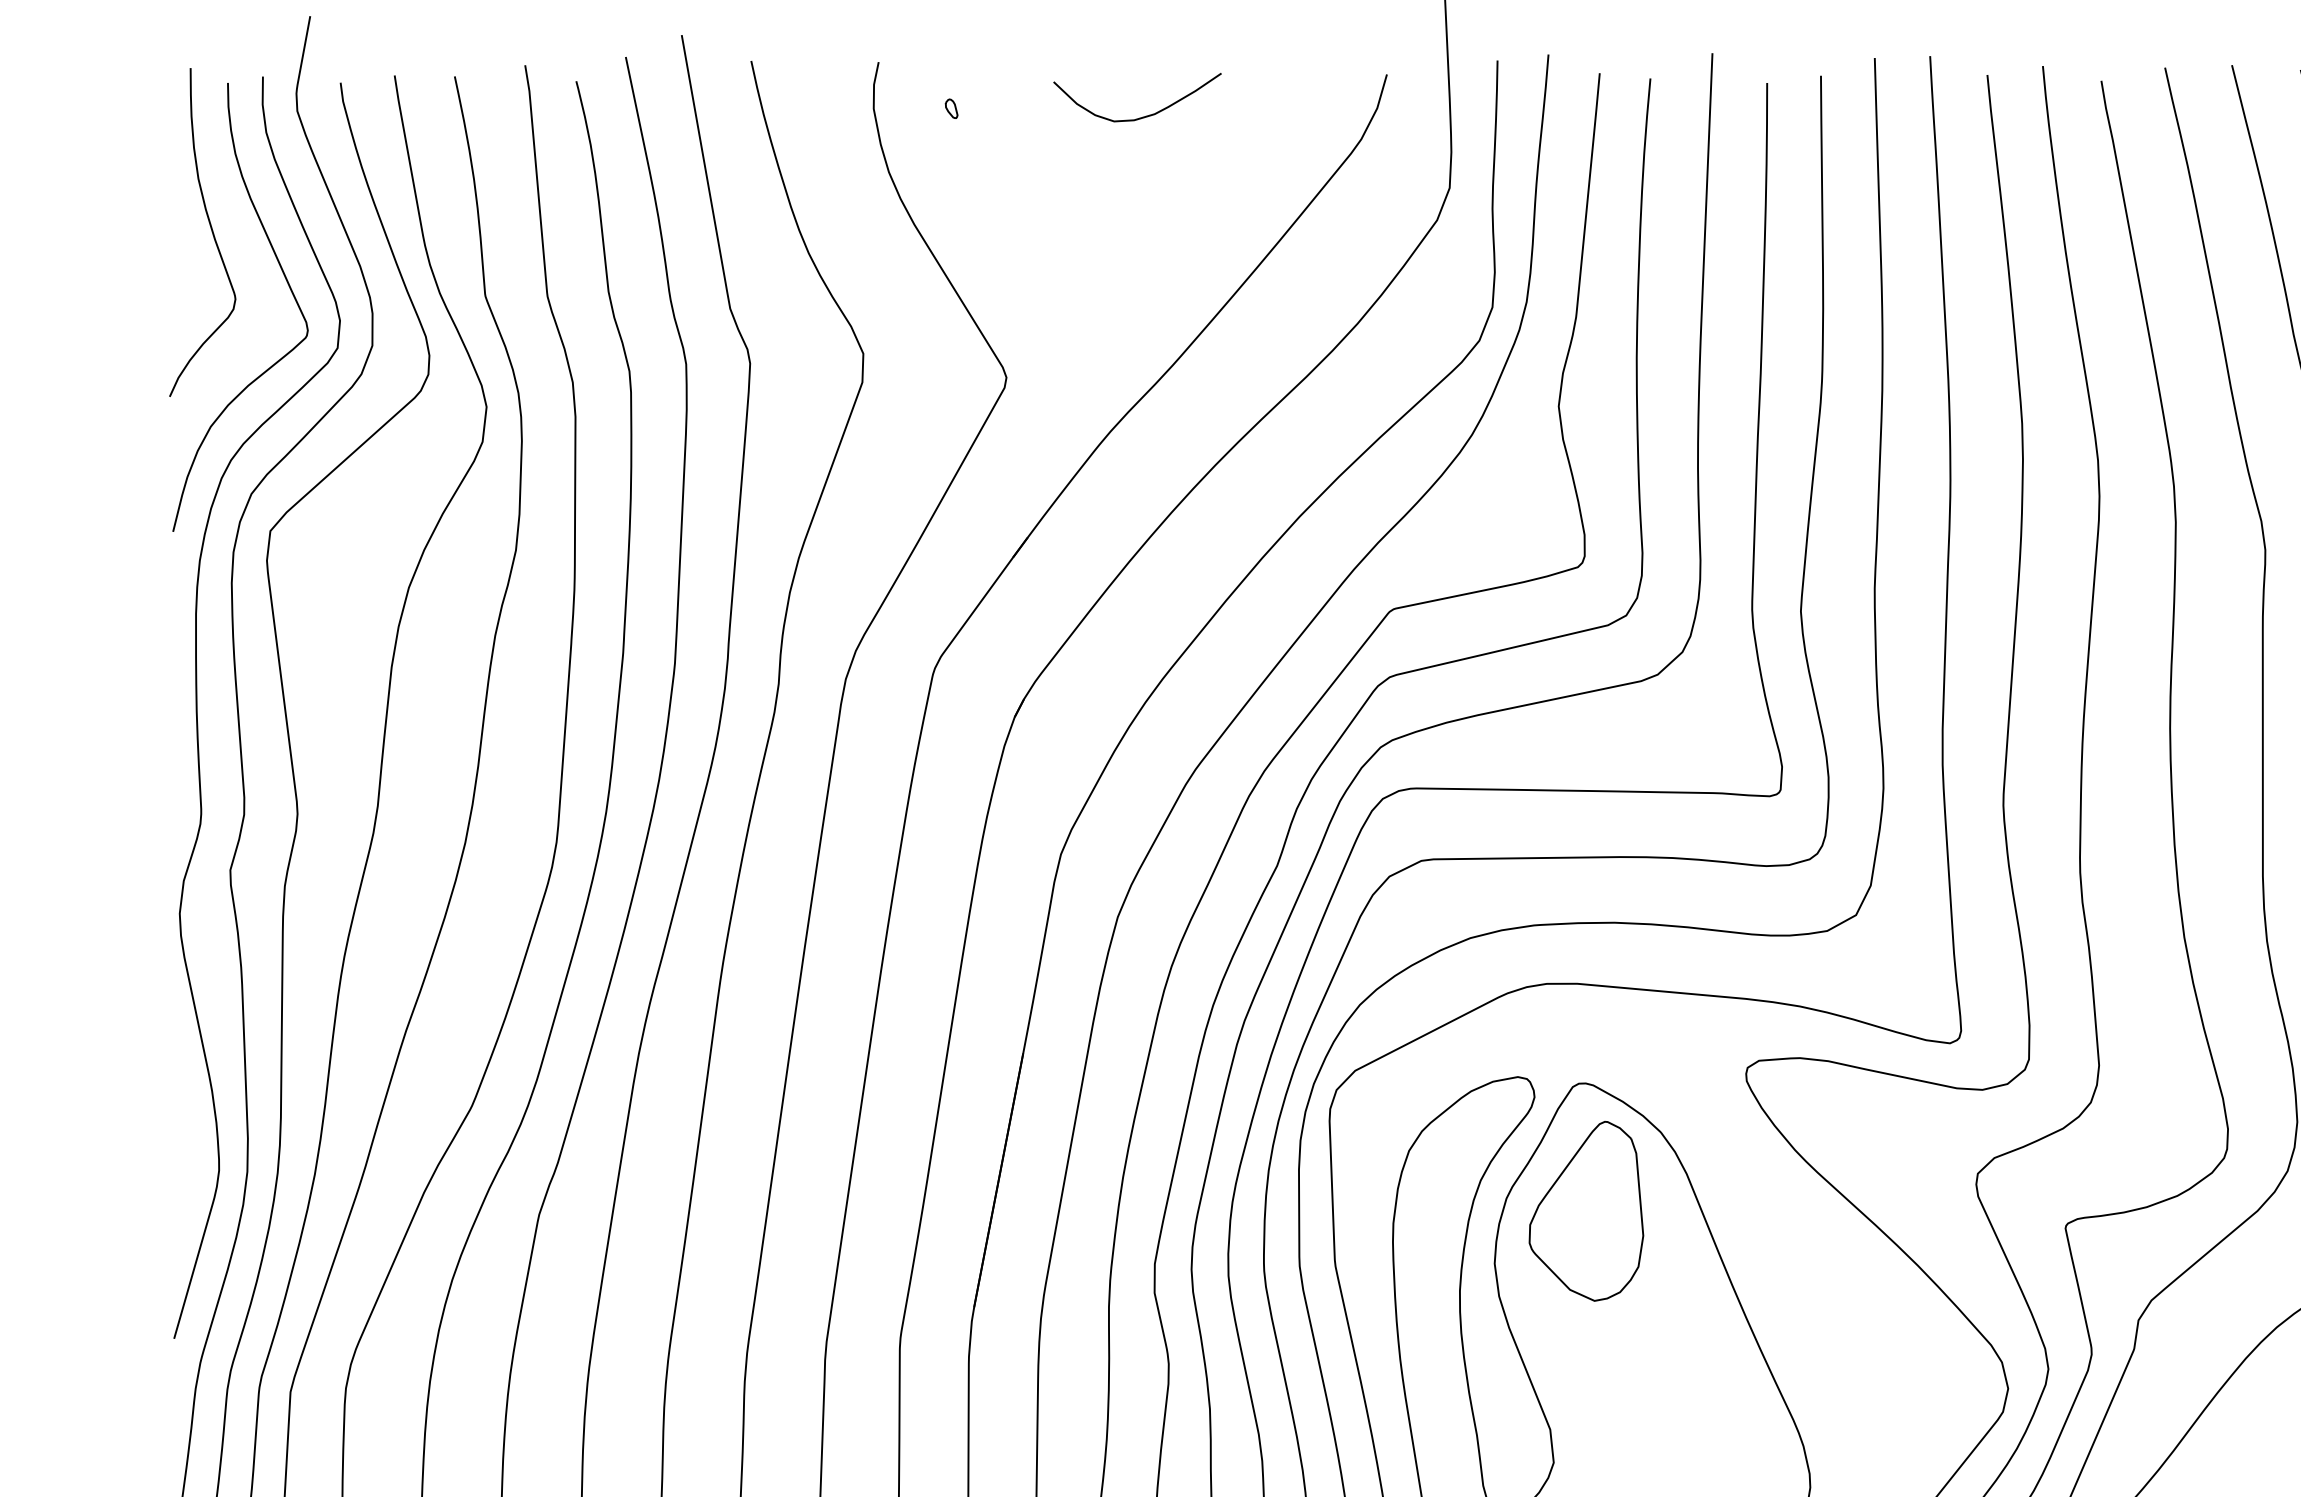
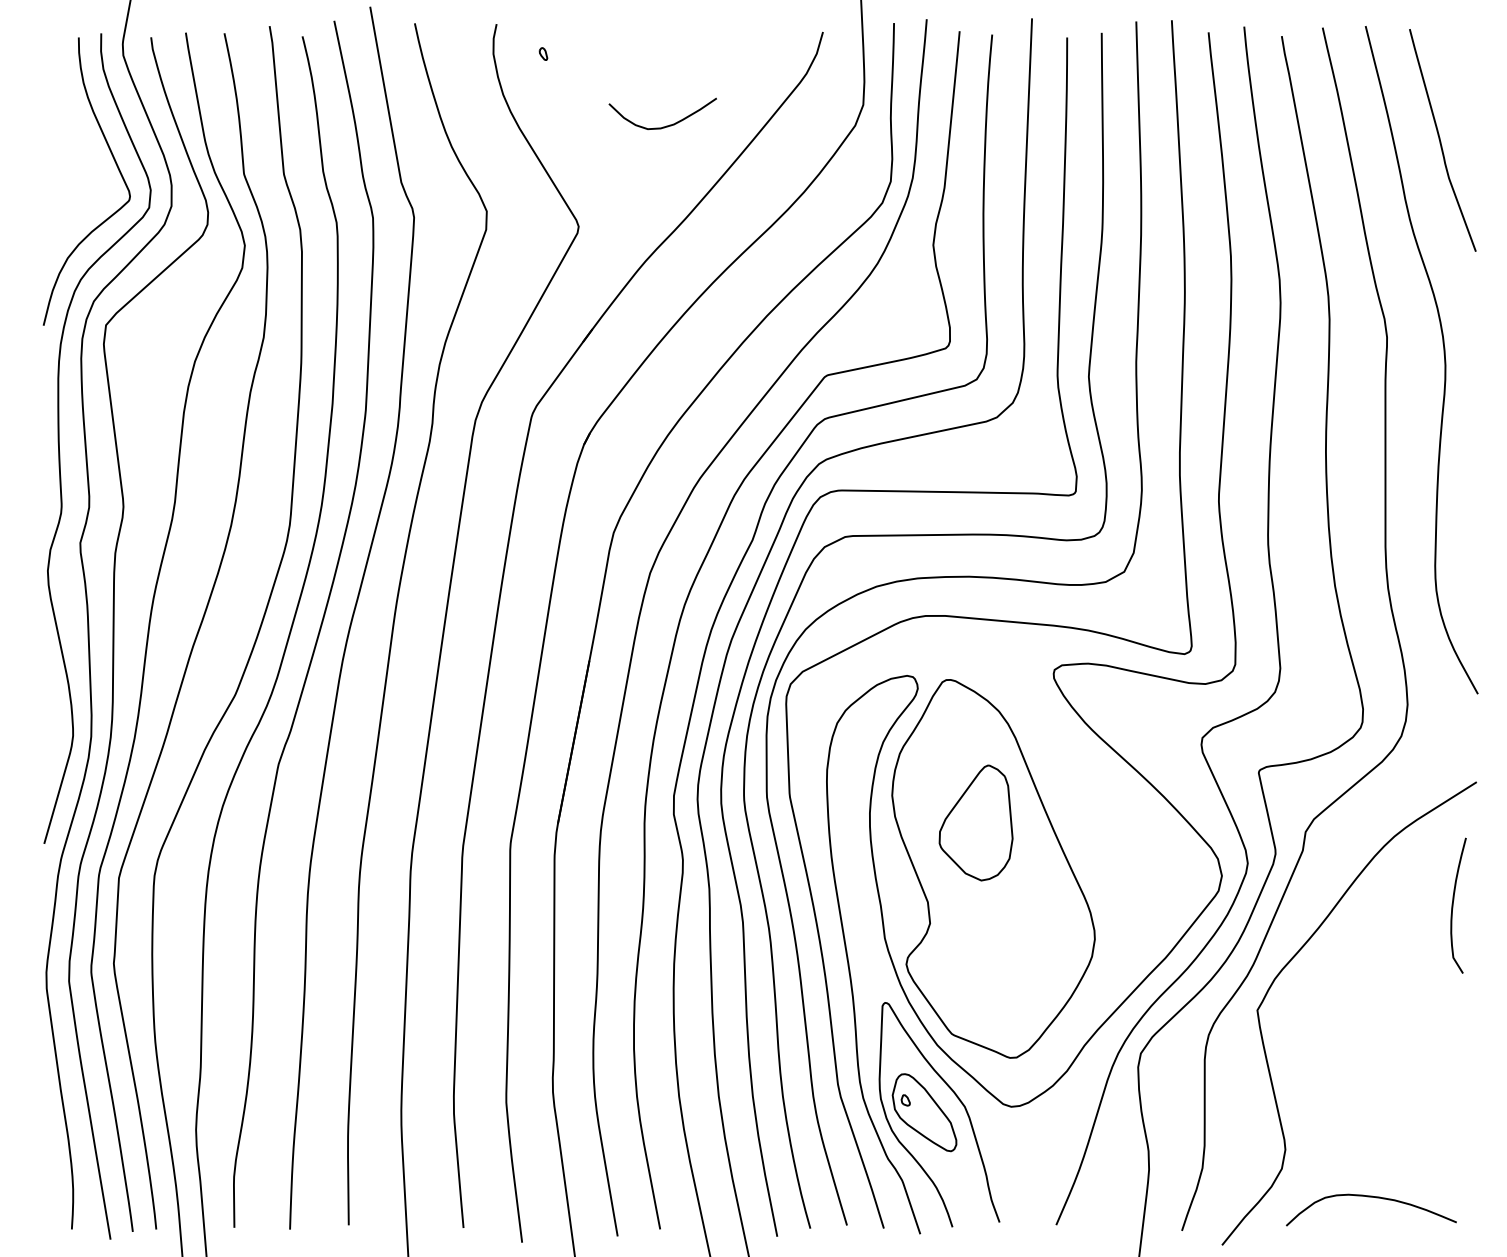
curve: (1143, 115) -> (666, 125), moved
curve: (210, 230) -> (67, 132), removed
part: (1585, 1210) -> (975, 822), moved

